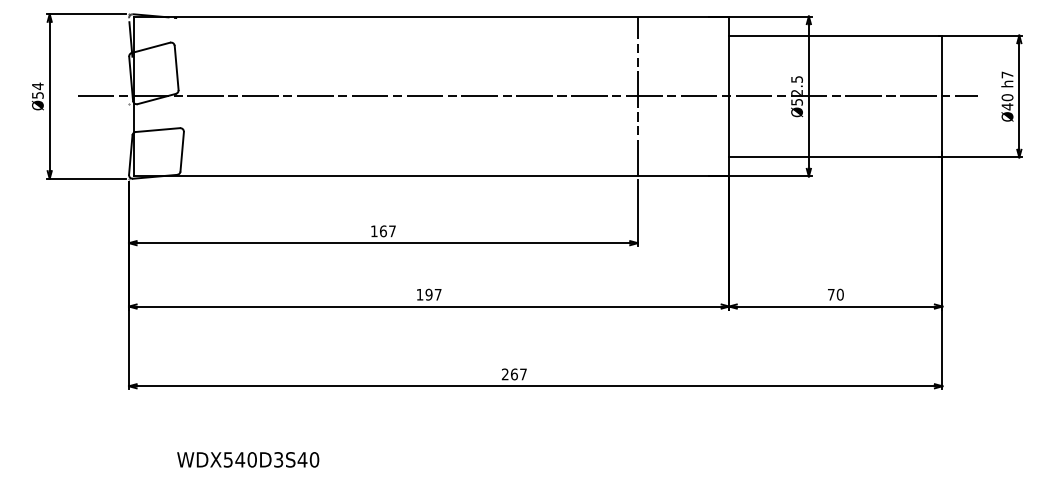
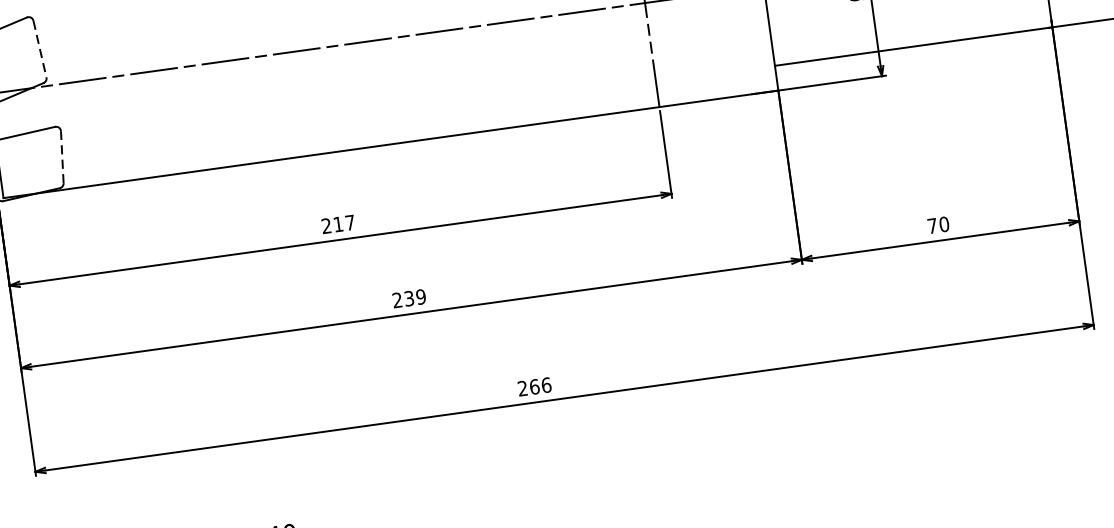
line: (176, 68) -> (39, 49), solid -> dashed
line: (182, 151) -> (62, 156), solid -> dashed
text: (378, 231) -> (332, 225), 167 -> 217
text: (428, 294) -> (408, 298), 197 -> 239
text: (523, 374) -> (546, 385), 267 -> 266

